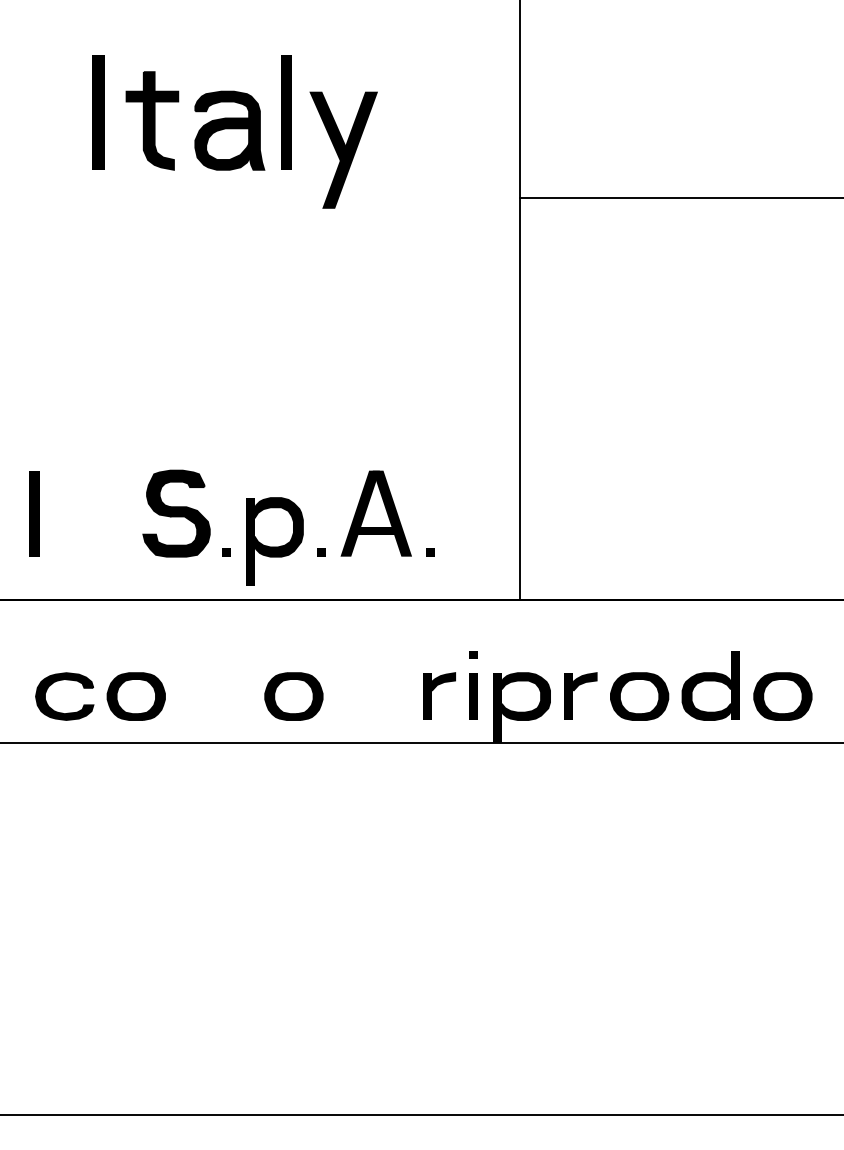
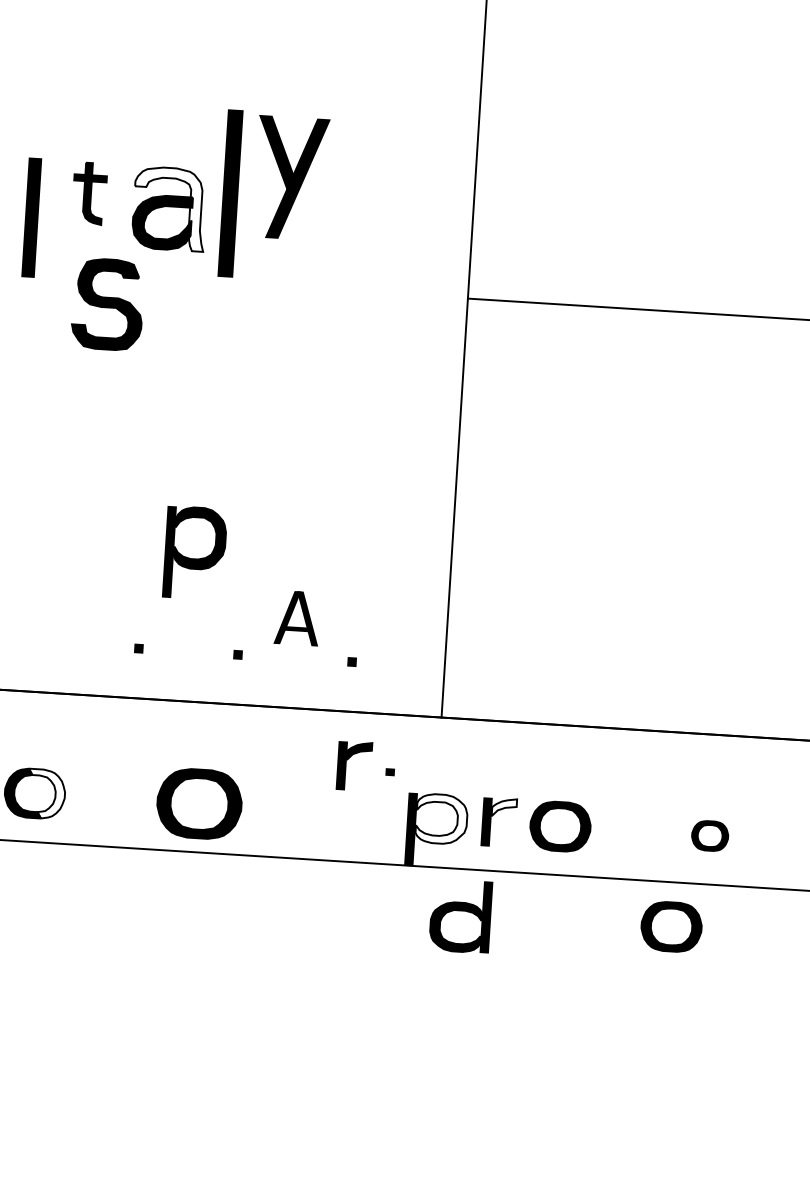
part: (98, 112) -> (31, 217), moved
part: (286, 112) -> (230, 193), size x1.4
part: (152, 120) -> (89, 193), size x0.6
fill: (229, 130) -> (169, 208), removed
part: (343, 149) -> (290, 177), moved
part: (176, 513) -> (107, 304), moved
part: (375, 513) -> (296, 618), size x0.6
part: (274, 541) -> (194, 553), moved
fill: (584, 681) -> (503, 807), removed
part: (710, 685) -> (460, 915), moved
part: (434, 689) -> (349, 758), moved
fill: (146, 696) -> (45, 794), removed
part: (293, 696) -> (199, 803), size x1.4
part: (473, 696) -> (387, 815), removed
fill: (525, 696) -> (441, 819), removed
part: (782, 696) -> (709, 835), size x0.6
part: (751, 785) -> (671, 926), added

